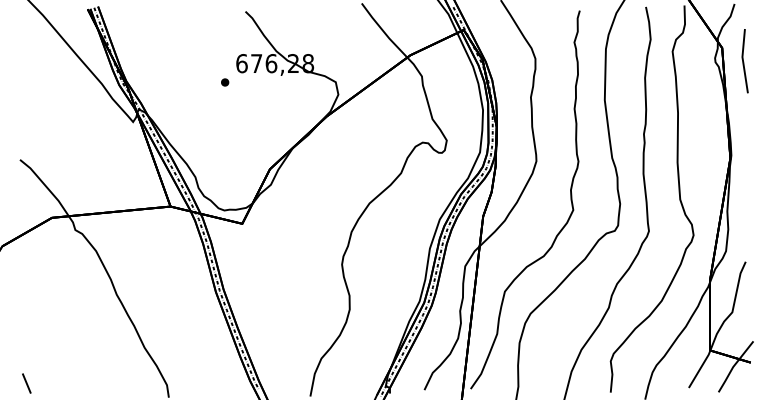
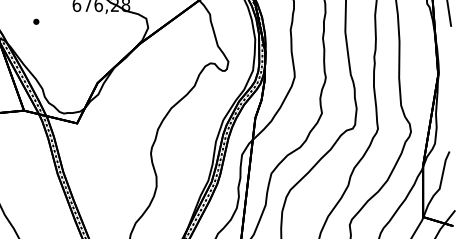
part: (225, 82) -> (36, 21), moved

